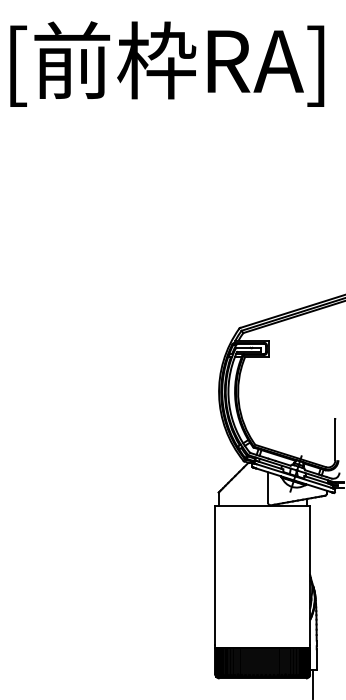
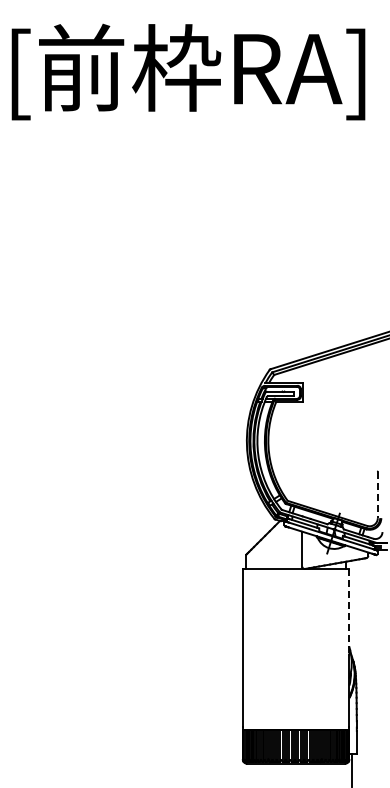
line: (335, 440) -> (377, 495), solid -> dashed
line: (310, 543) -> (349, 611), solid -> dashed

